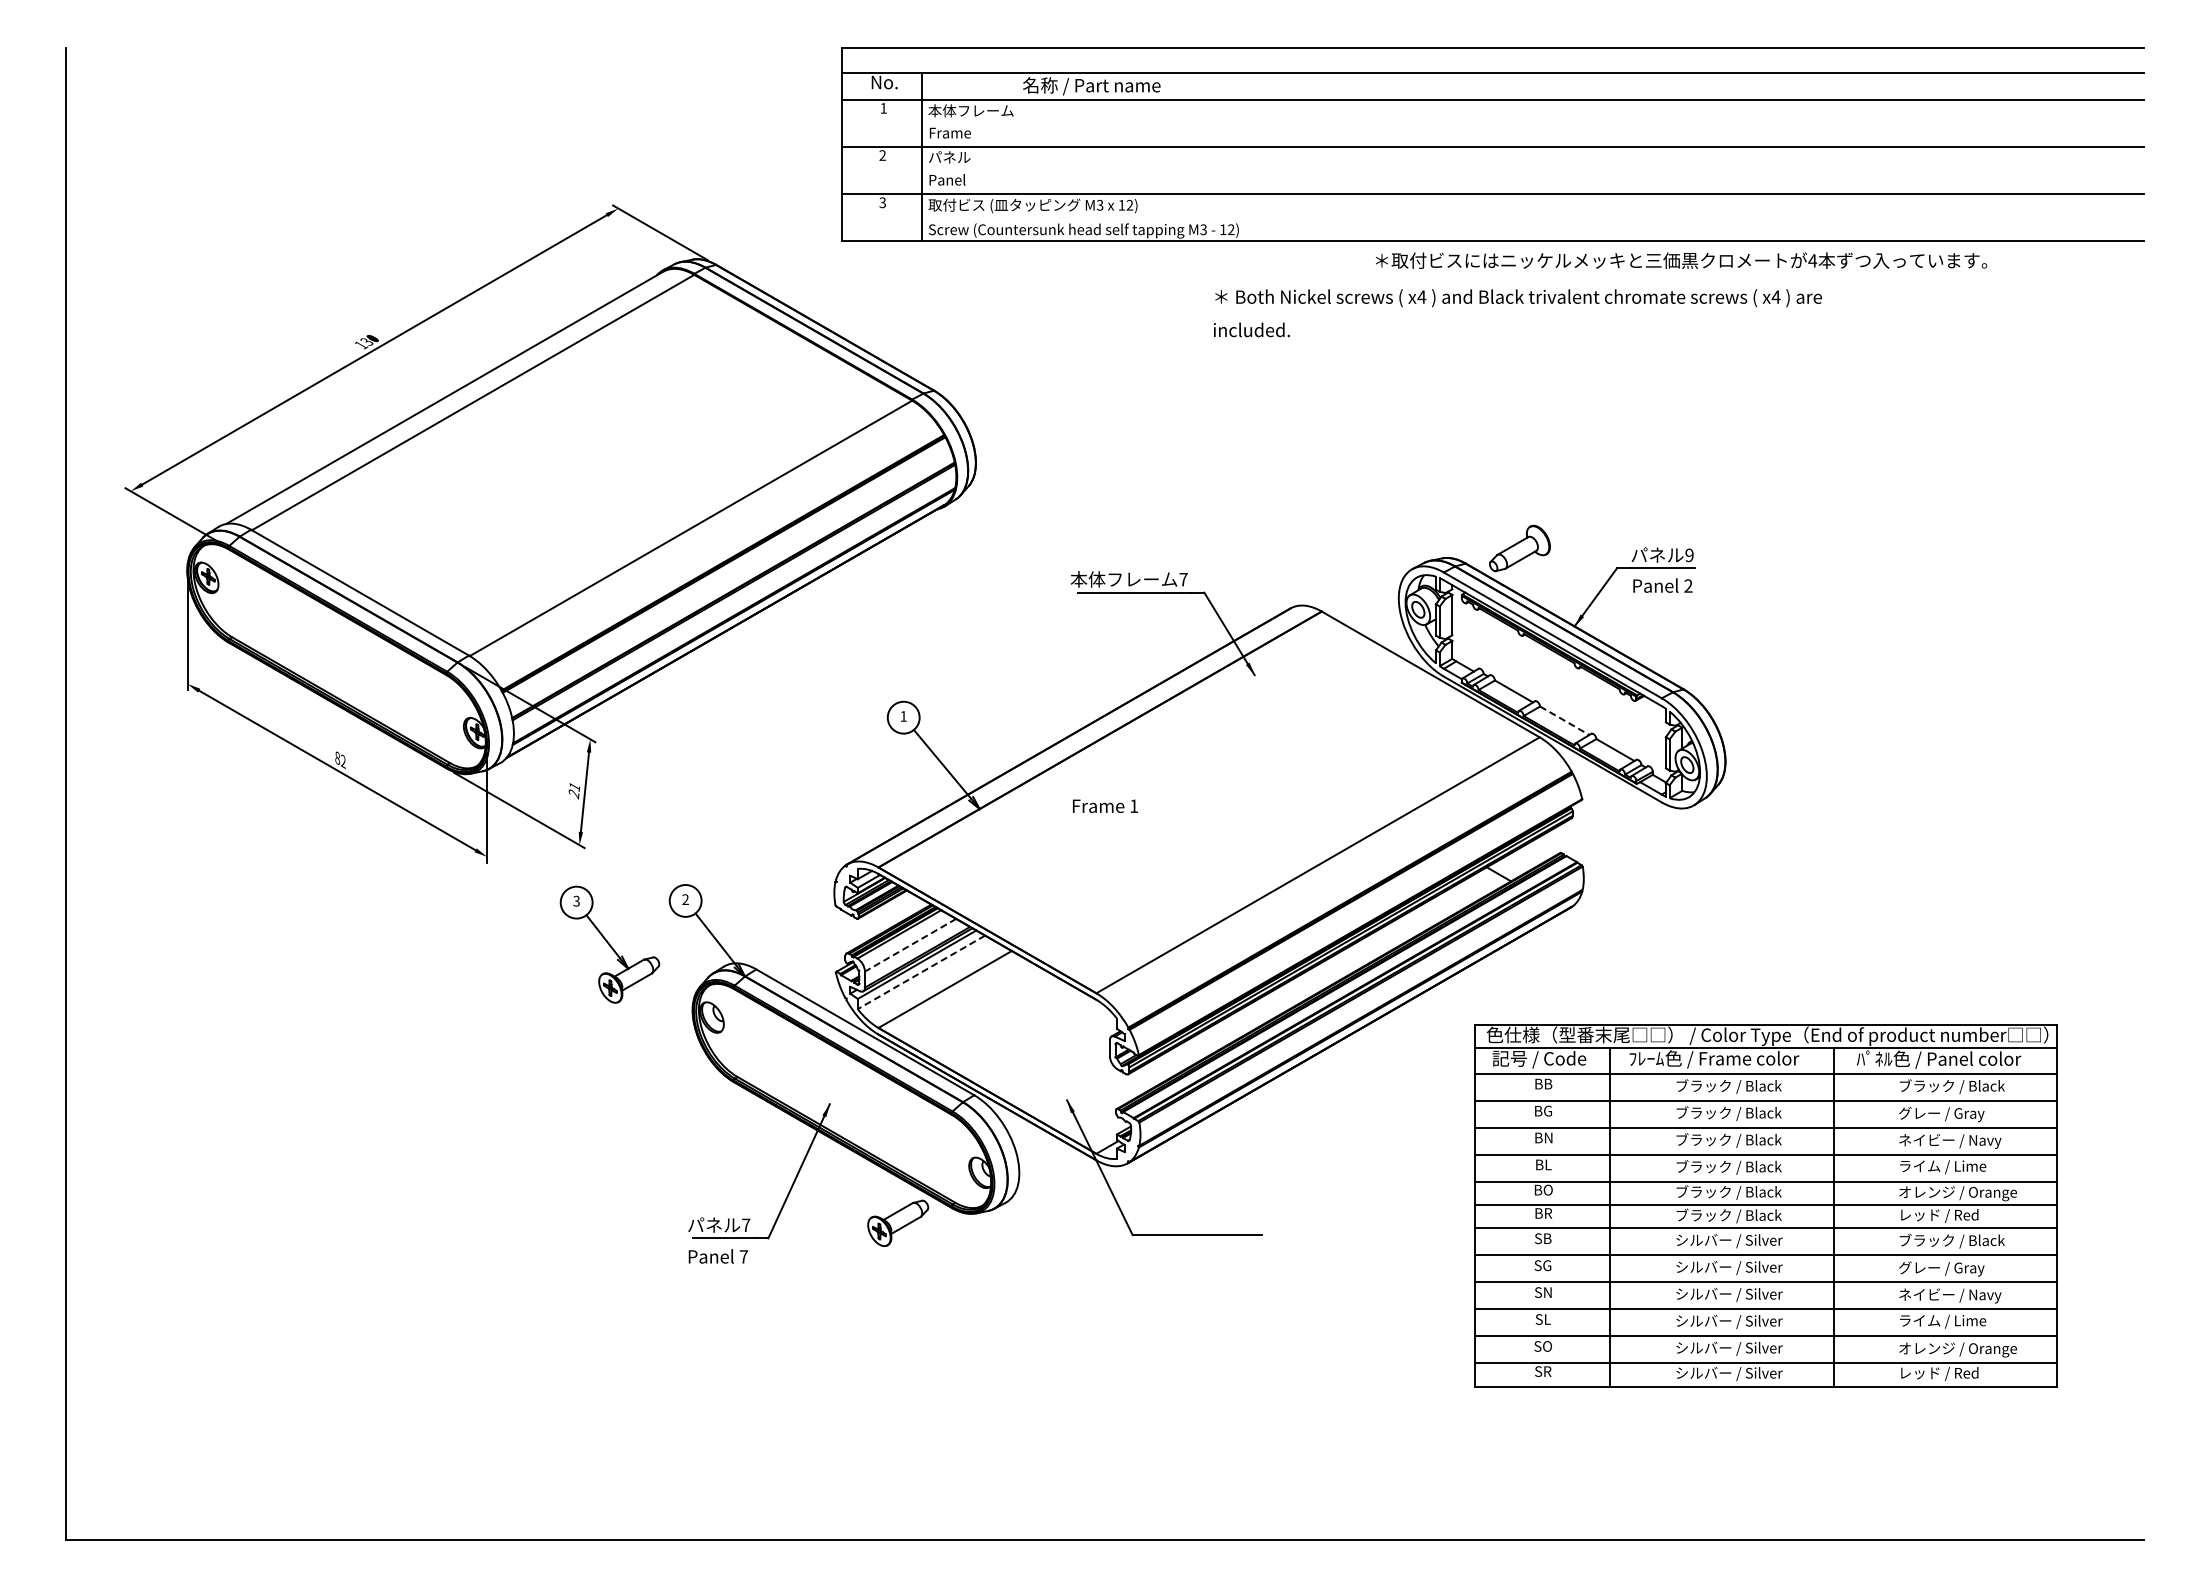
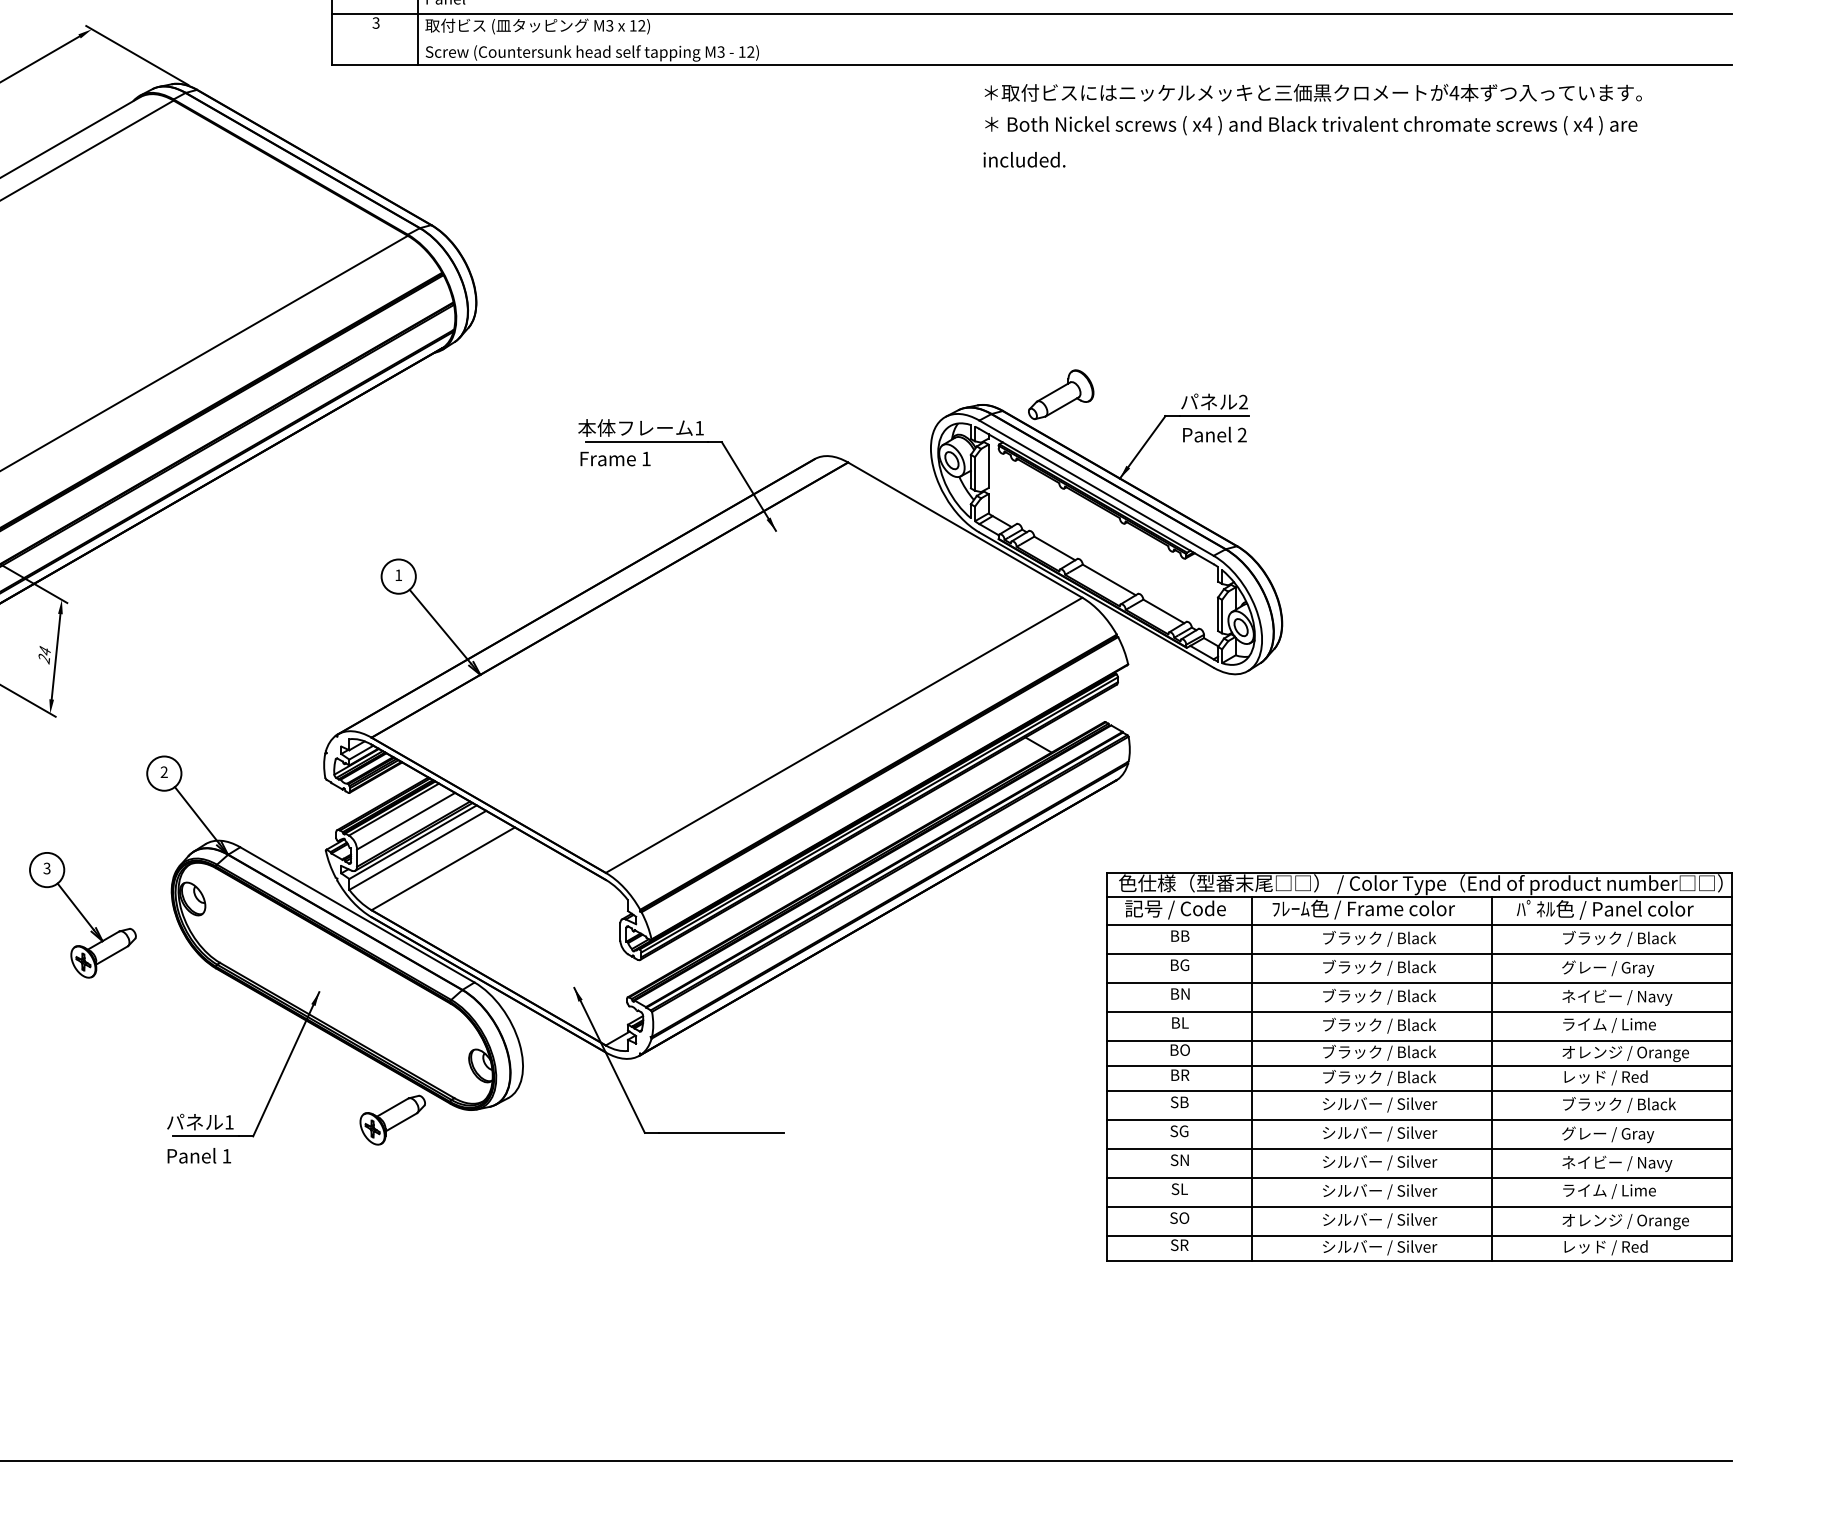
text: (1681, 260) -> (1313, 92), moved
text: (1517, 313) -> (1310, 142), moved
text: (1689, 555) -> (1243, 402), 9 -> 2
text: (1183, 579) -> (699, 428), 7 -> 1
line: (1565, 721) -> (1110, 580), dashed -> solid
text: (574, 786) -> (44, 650), 21 -> 24
text: (1105, 805) -> (615, 458), moved
part: (609, 944) -> (82, 915), moved
line: (910, 945) -> (406, 821), dashed -> solid
line: (921, 972) -> (417, 850), dashed -> solid
part: (1765, 1205) -> (1418, 1066), moved
text: (746, 1224) -> (229, 1121), 7 -> 1
text: (743, 1256) -> (226, 1155), 7 -> 1

